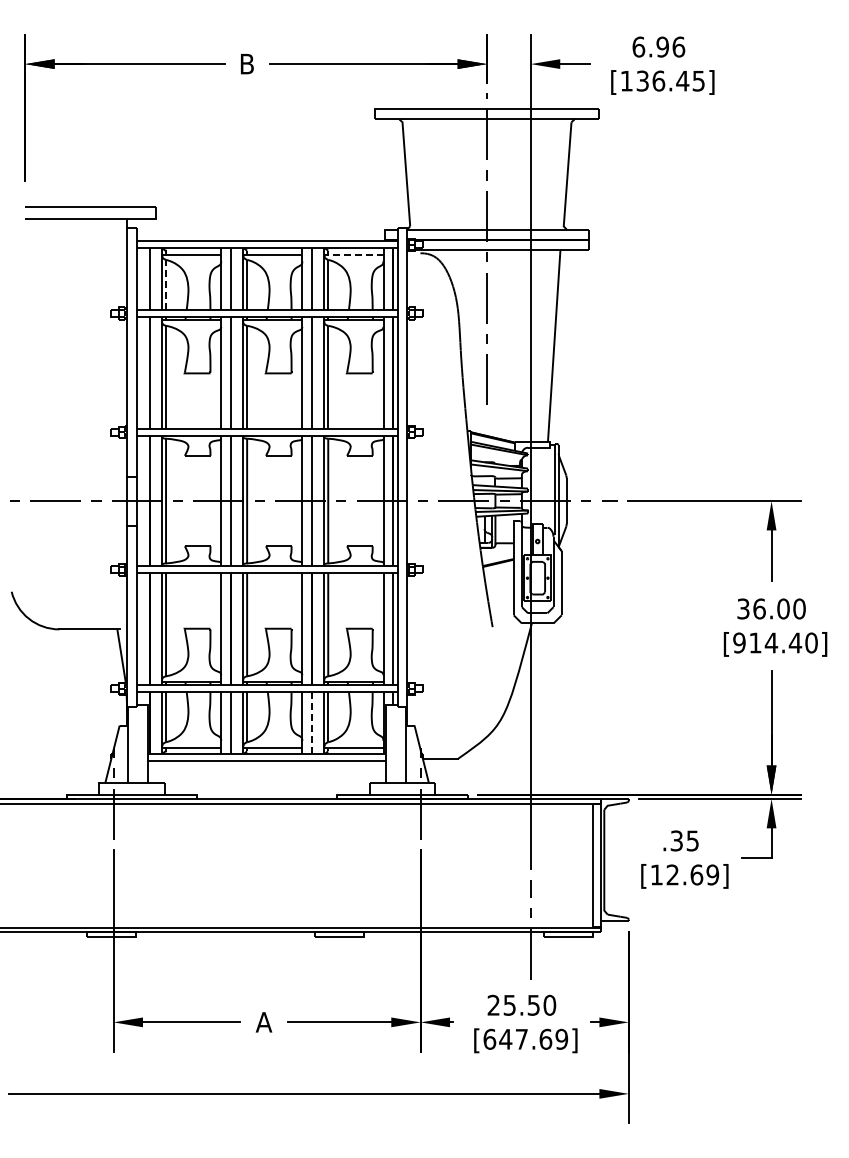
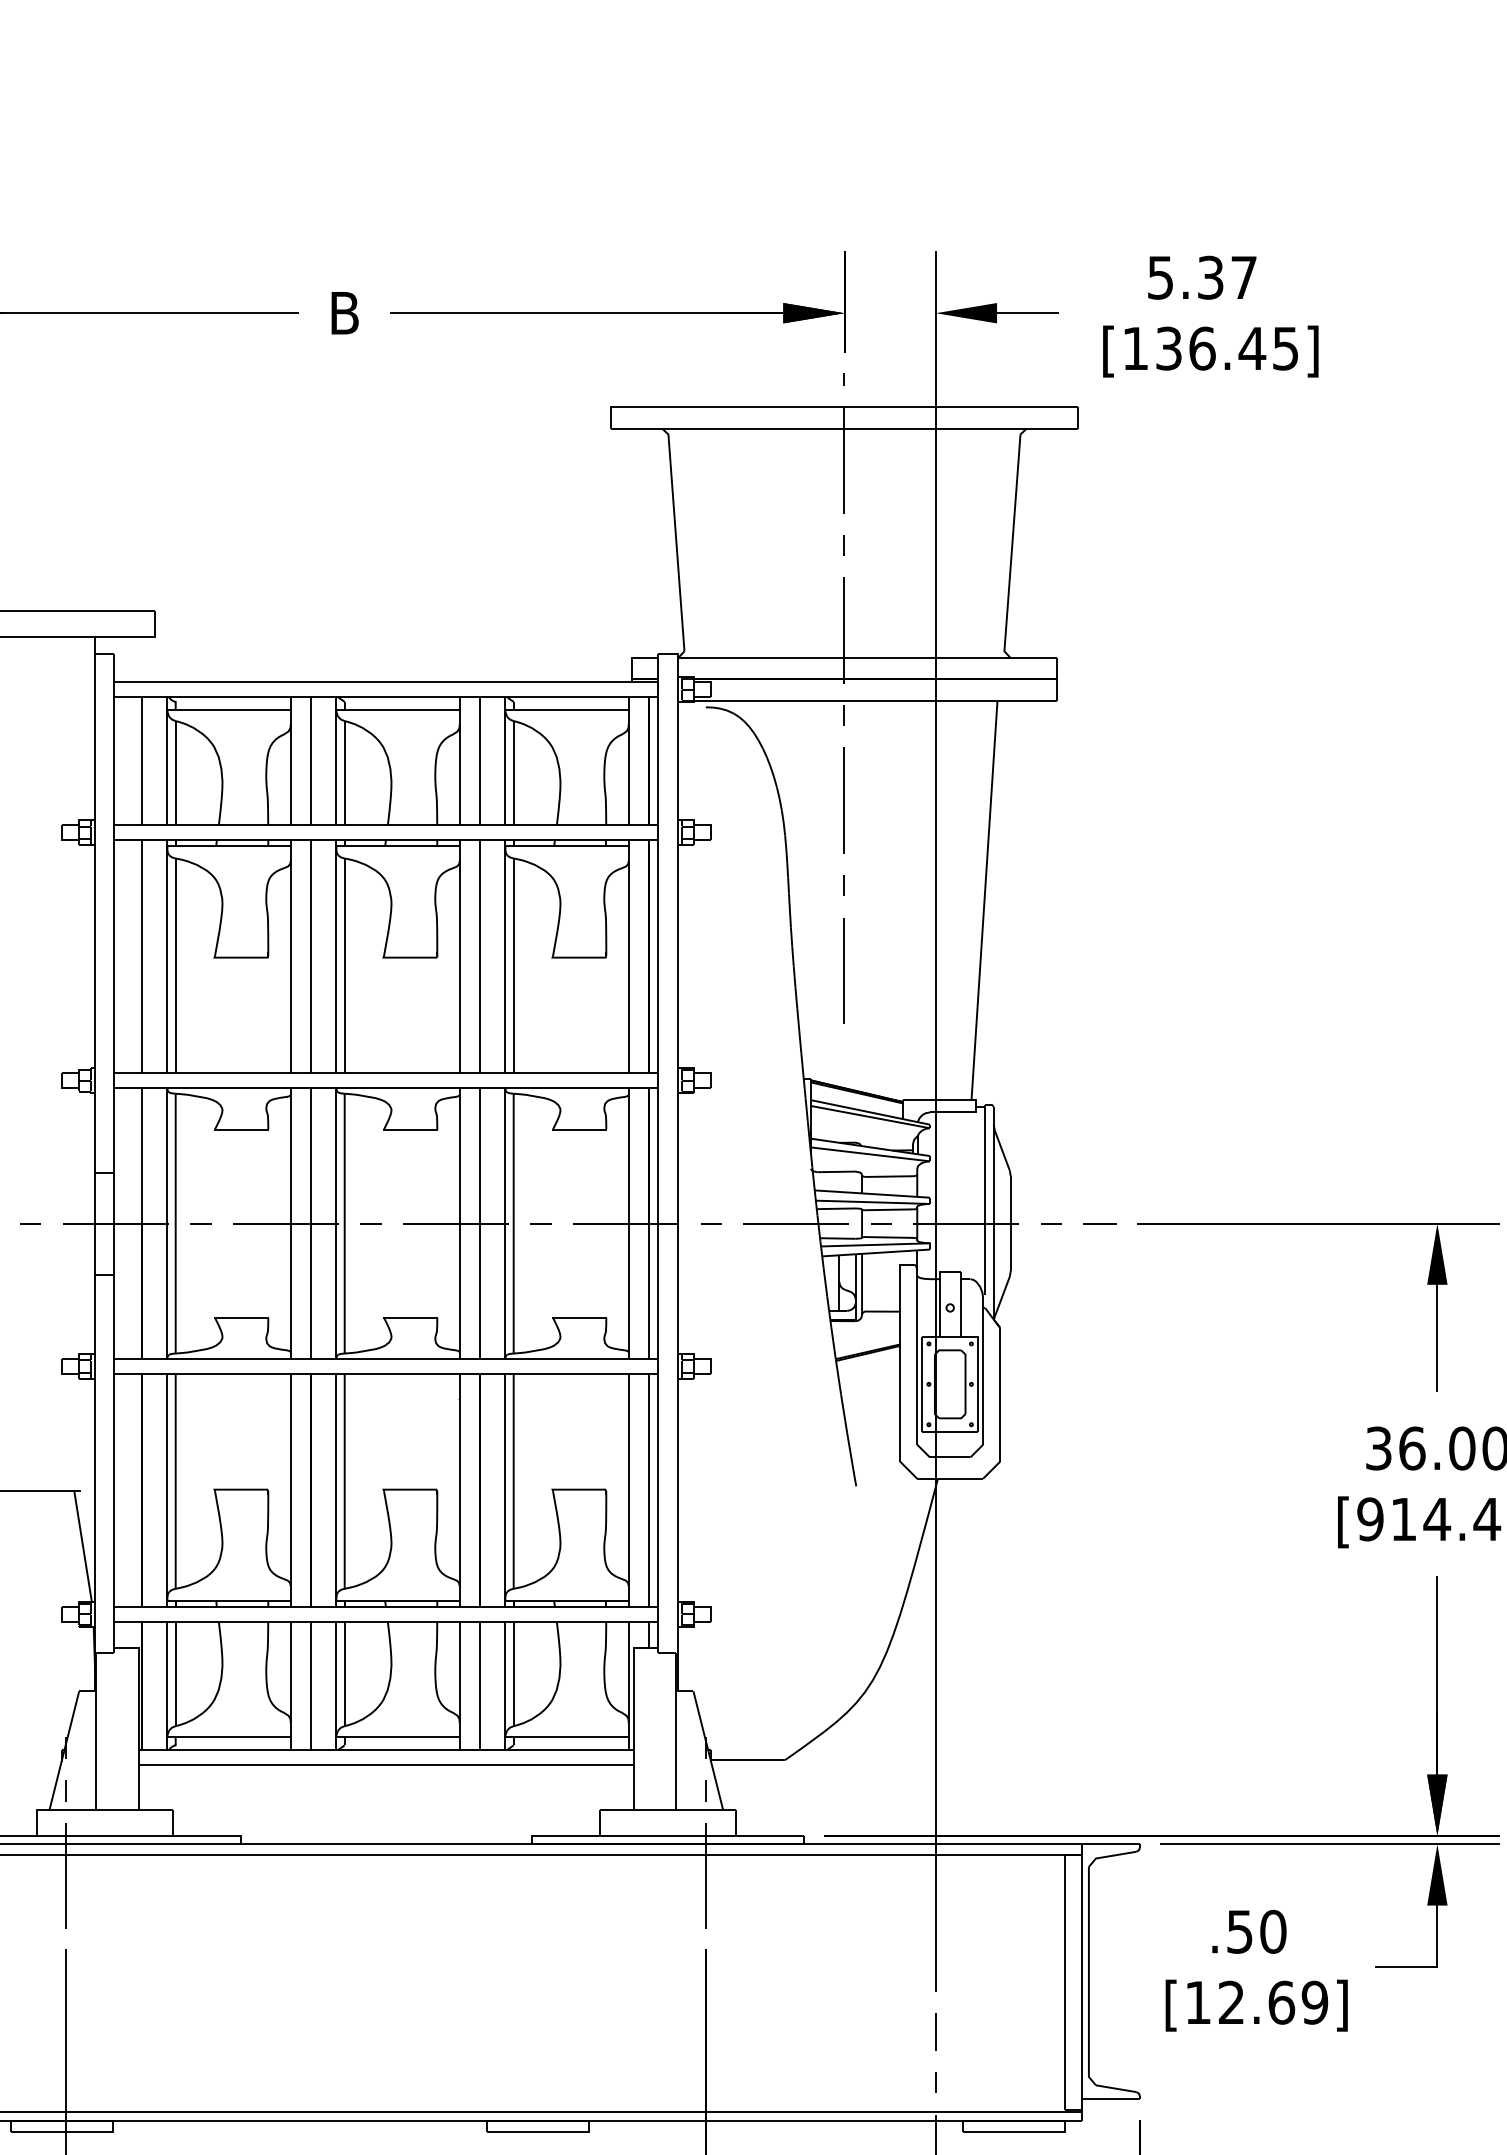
text: (658, 46) -> (1201, 276), 6.96 -> 5.37
line: (353, 254) -> (566, 709), dashed -> solid
line: (166, 284) -> (176, 772), dashed -> solid
line: (312, 722) -> (480, 1685), dashed -> solid
text: (685, 840) -> (1258, 1930), .35 -> .50

